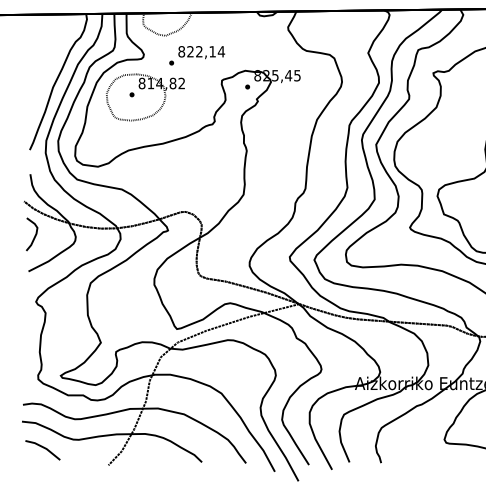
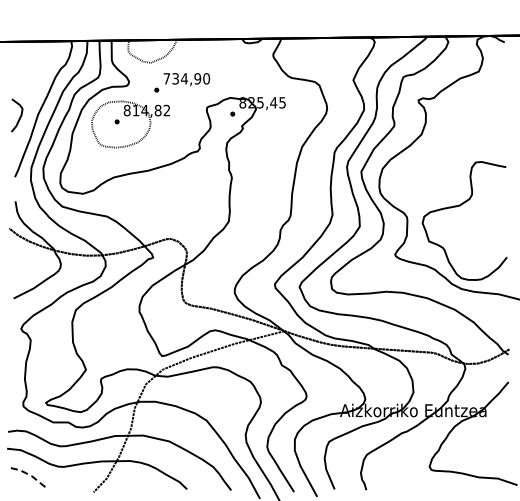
text: (201, 51) -> (186, 78), 822,14 -> 734,90
curve: (34, 235) -> (19, 116), moved
line: (44, 447) -> (29, 474), solid -> dashed

